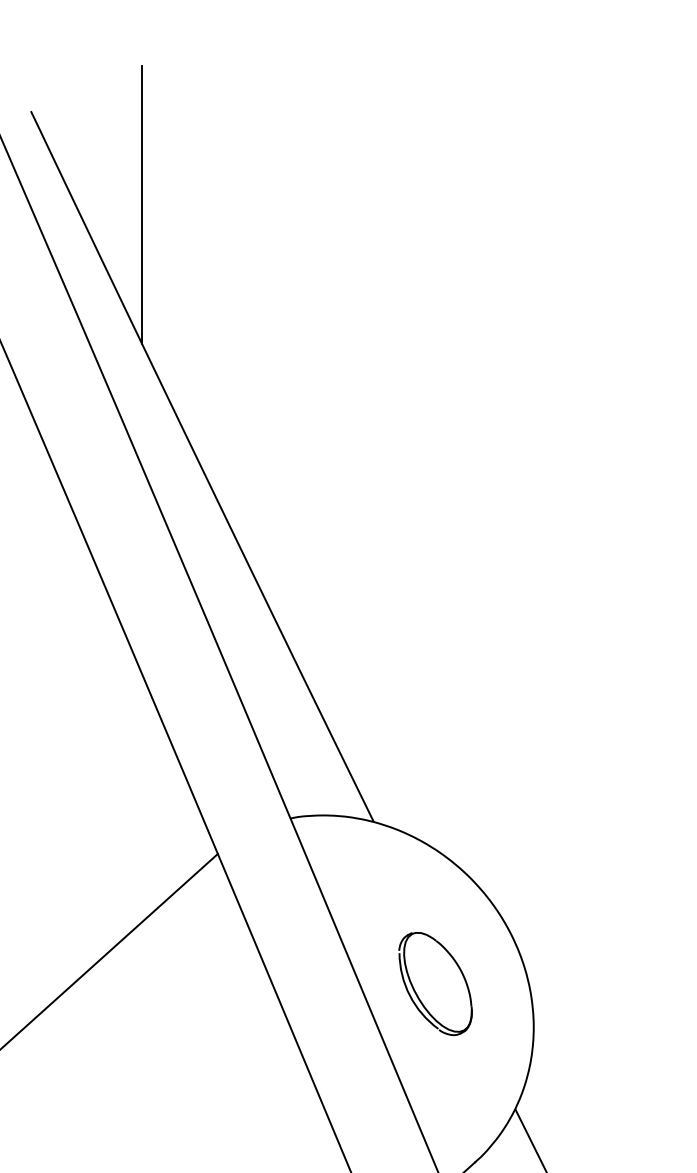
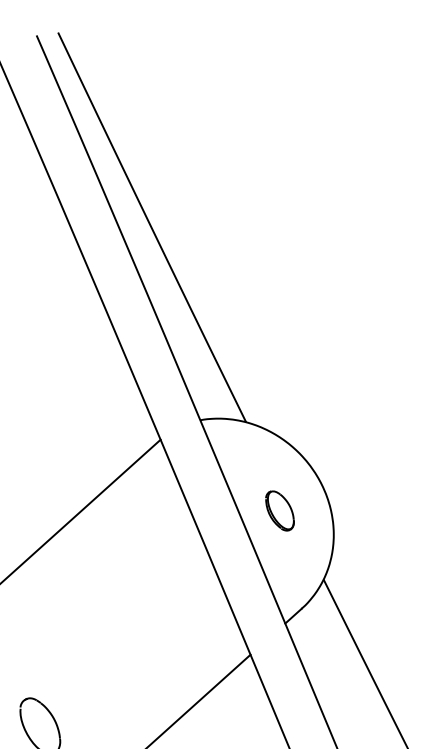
line: (142, 204) -> (119, 83), removed
part: (434, 983) -> (279, 510), size x0.7

